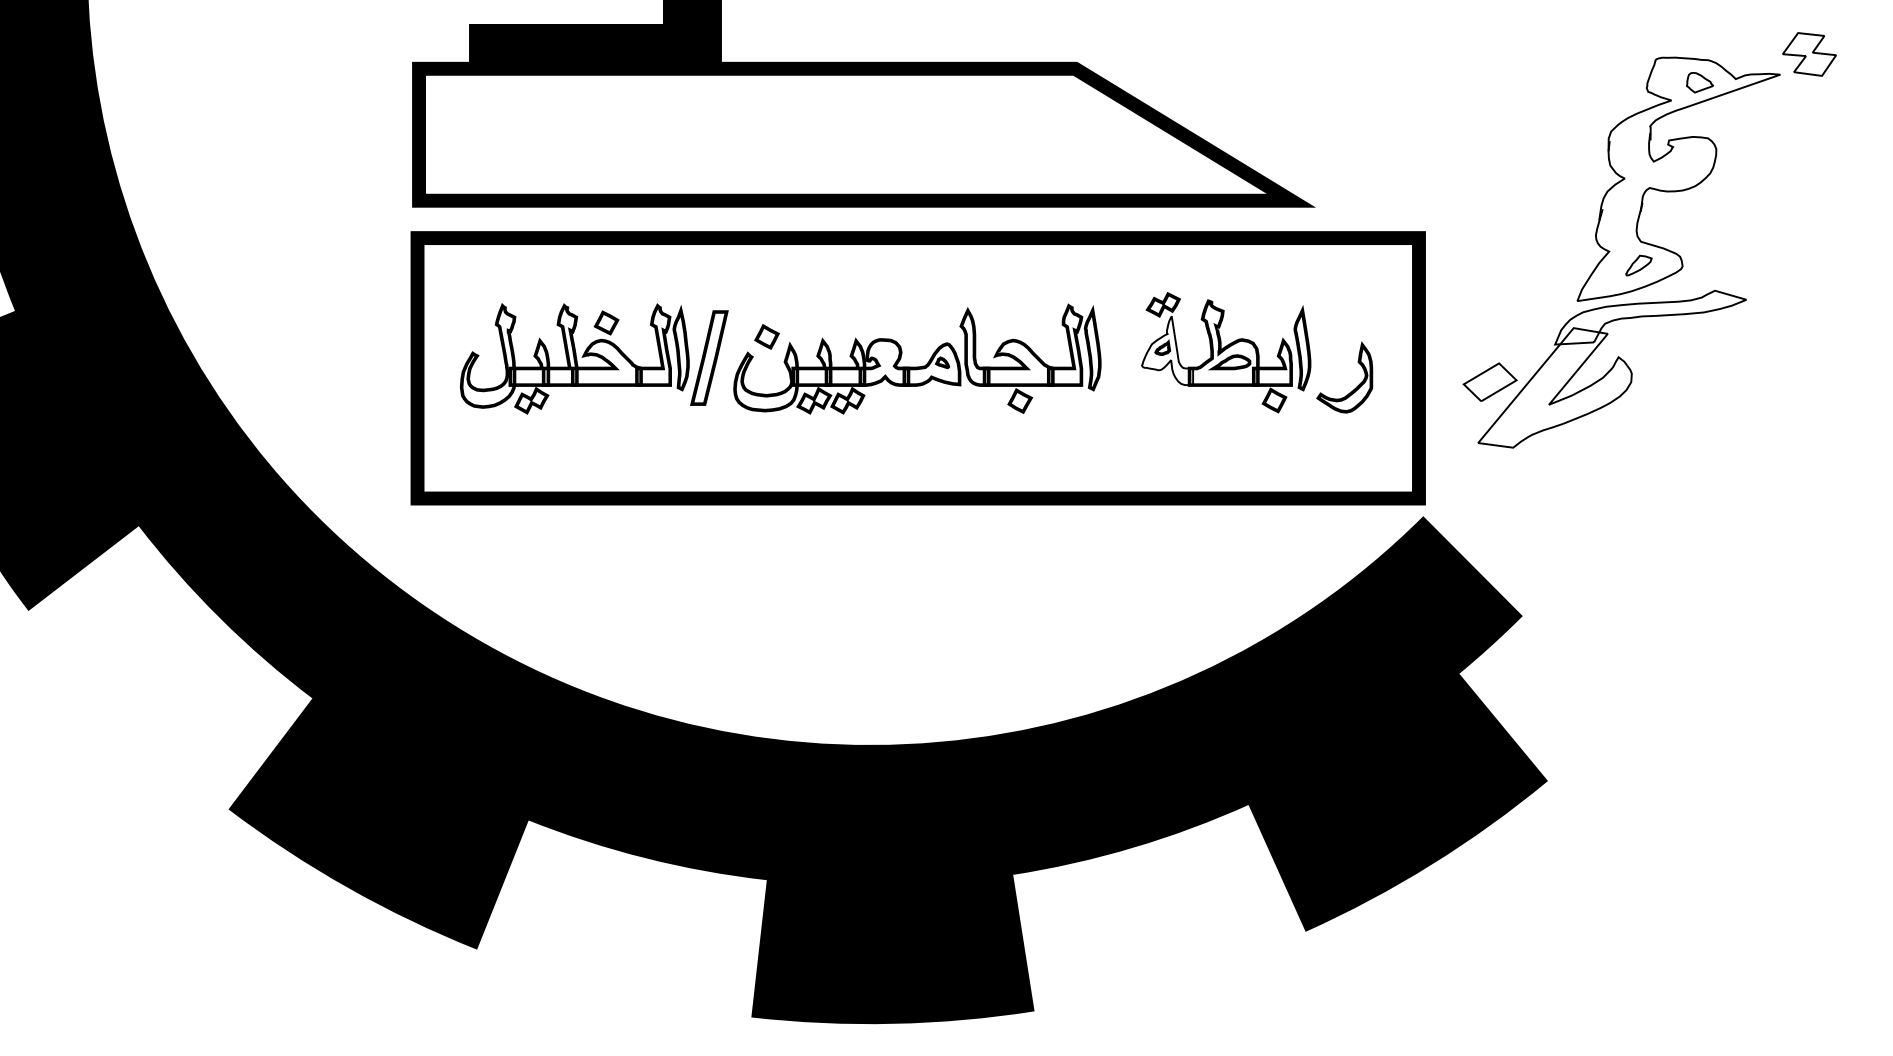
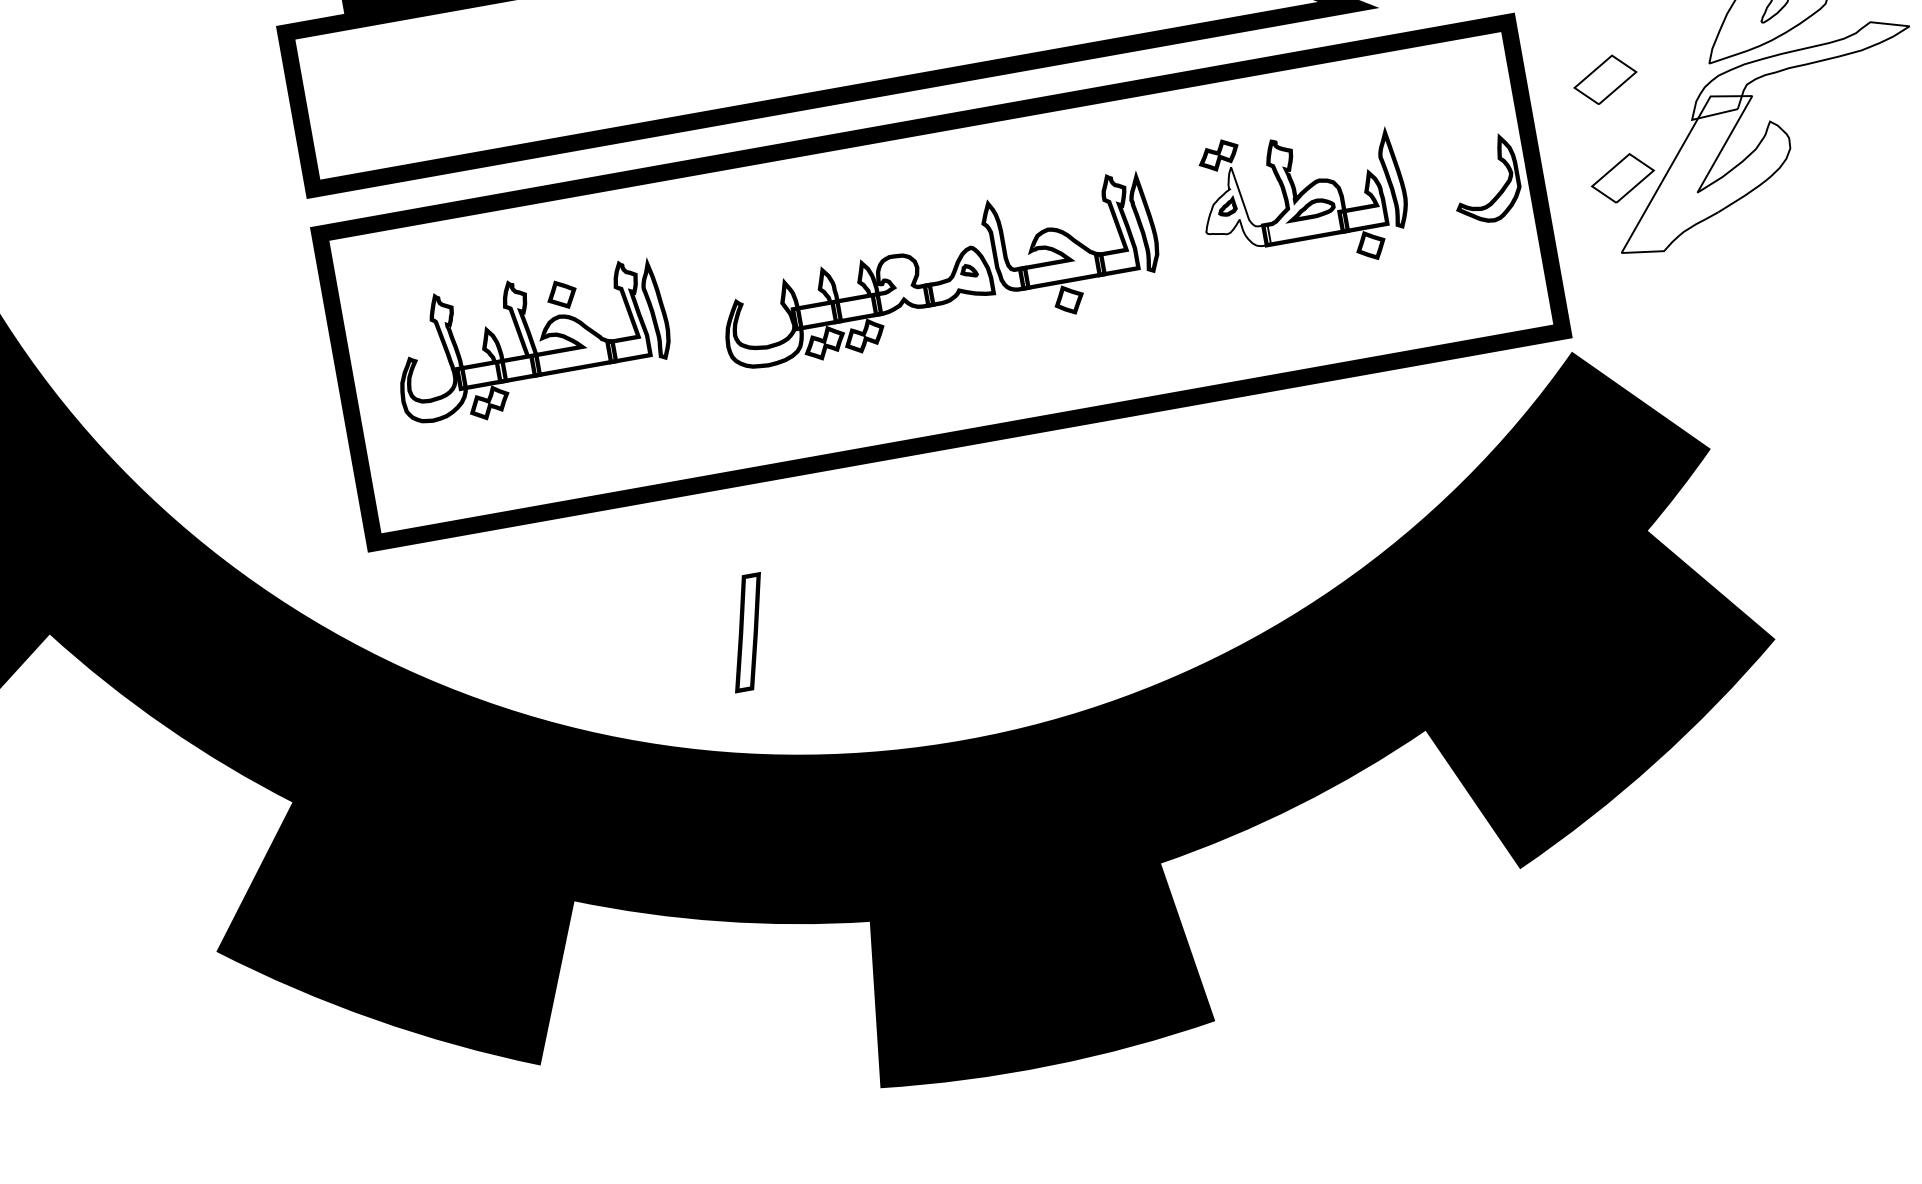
part: (1489, 298) -> (1604, 79), added
part: (766, 336) -> (754, 277), removed
part: (709, 357) -> (747, 631), moved
part: (1355, 387) -> (1500, 189), moved

